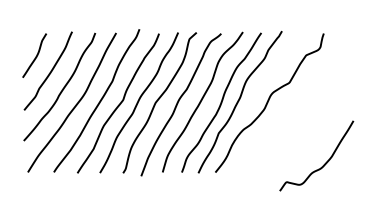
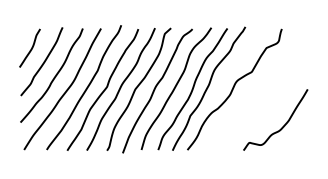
curve: (324, 163) -> (282, 126), moved

